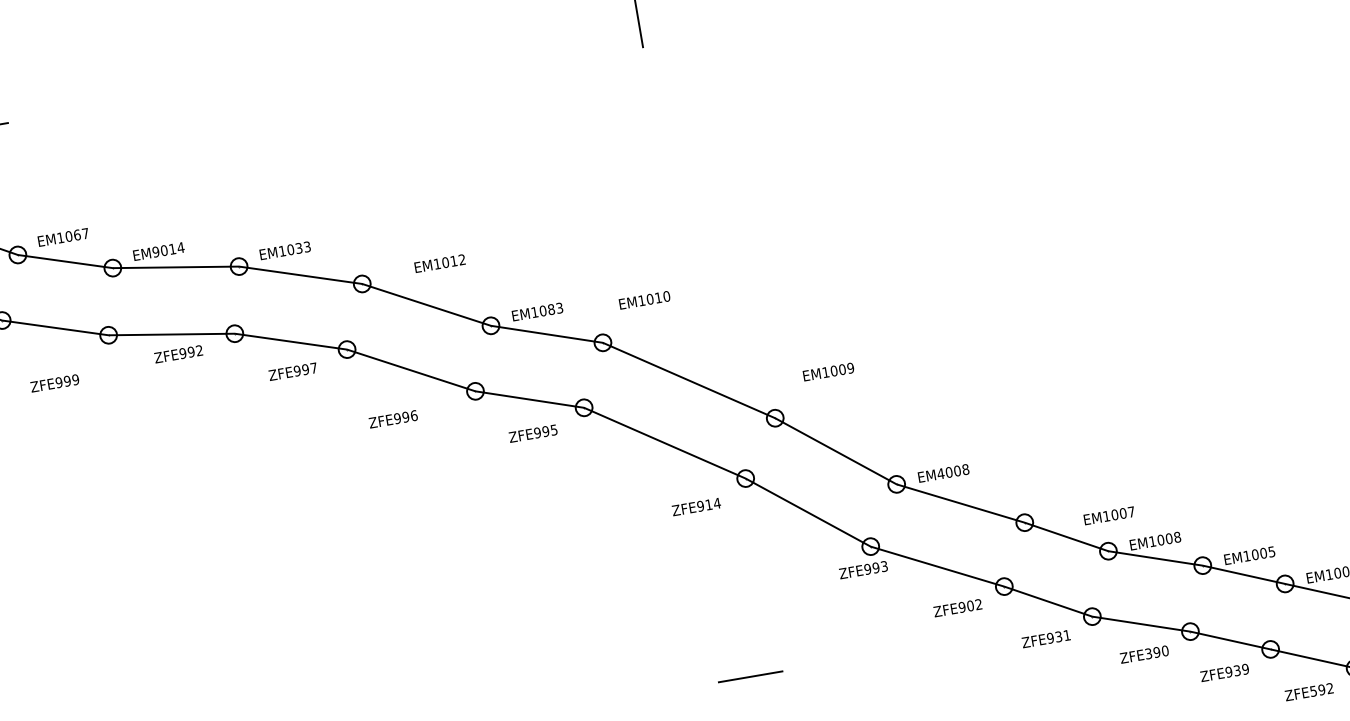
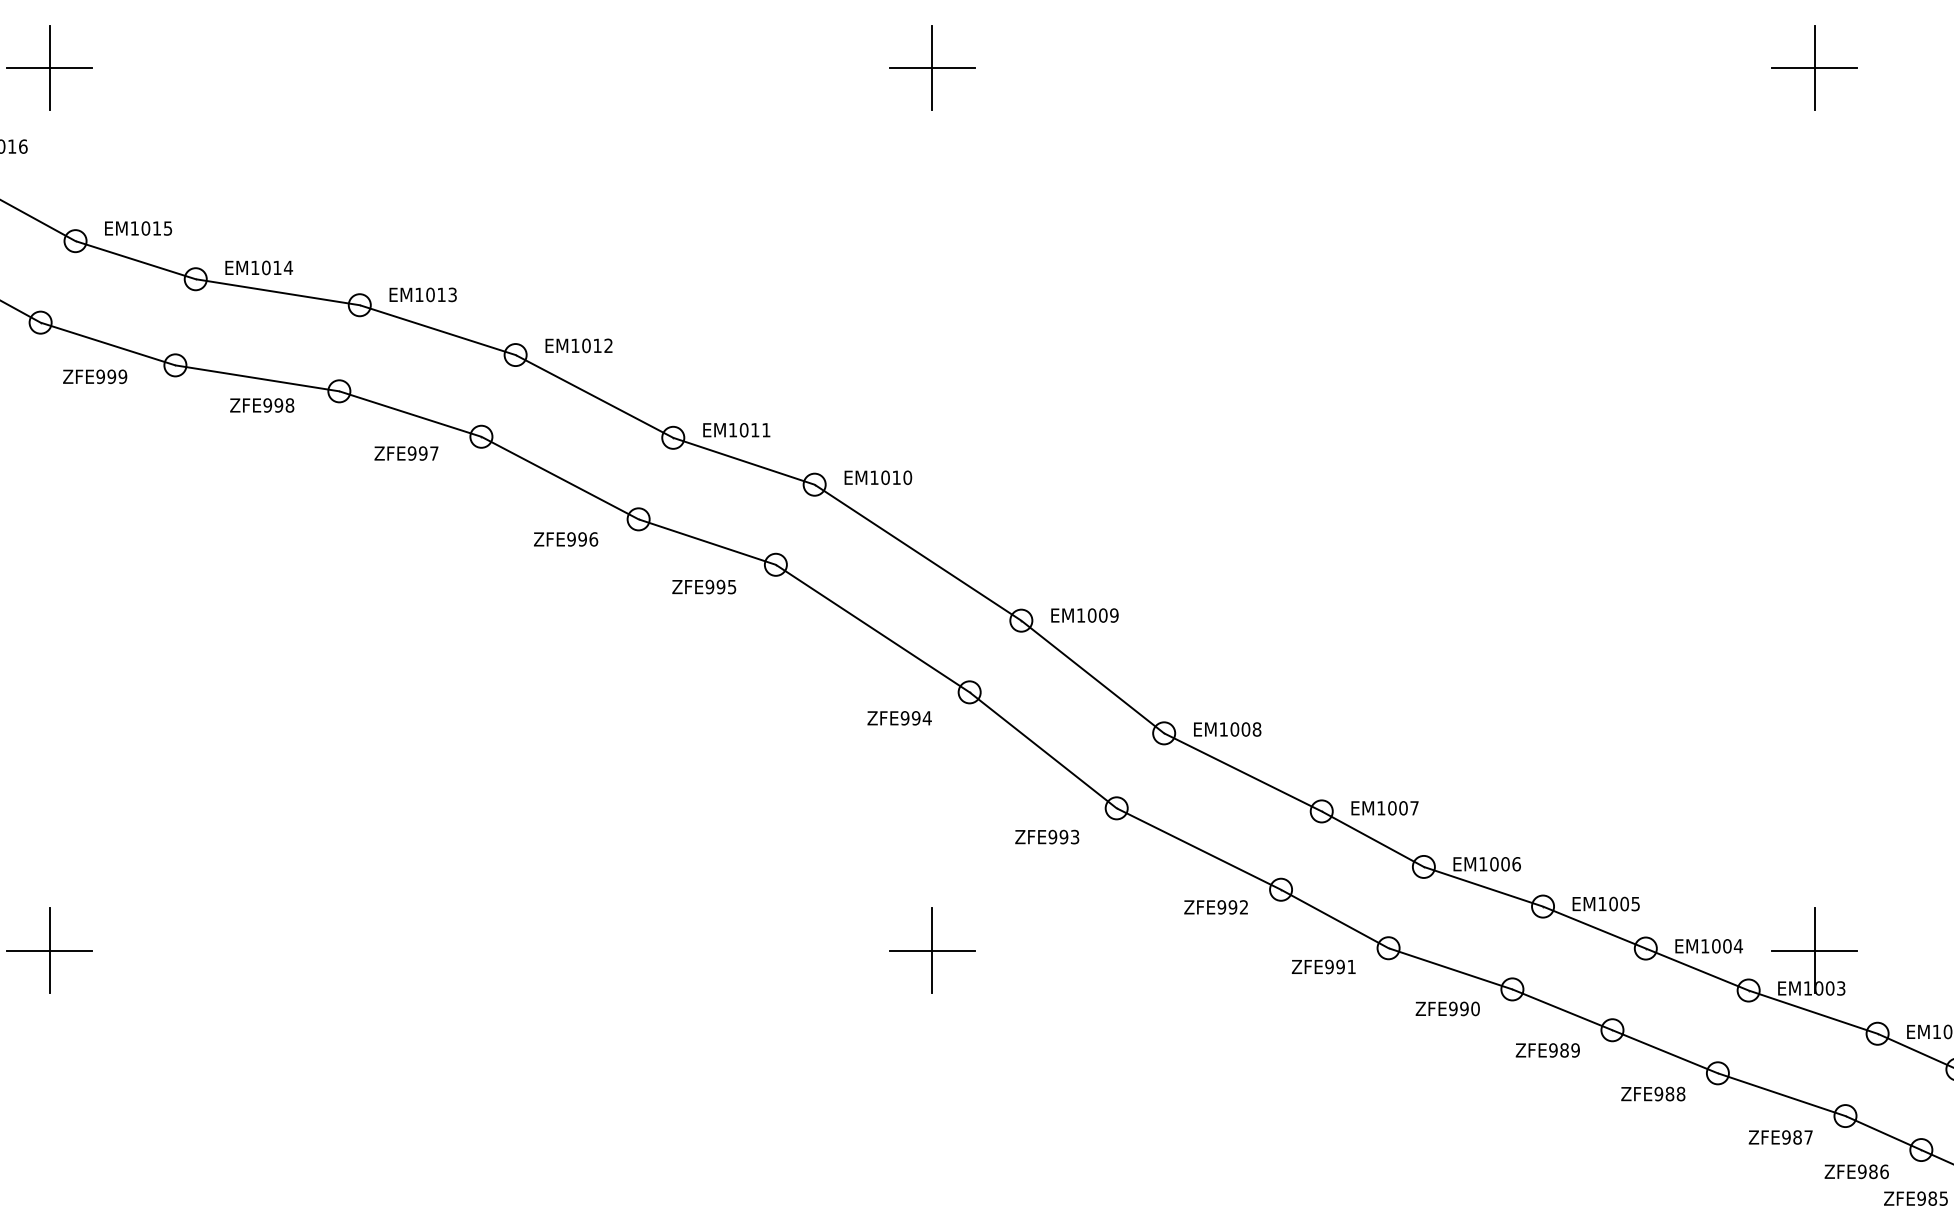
line: (637, 15) -> (931, 67), added
text: (81, 234) -> (162, 228), EM1067 -> EM1015
text: (298, 248) -> (441, 294), EM1033 -> EM1013
text: (155, 251) -> (254, 267), EM9014 -> EM1014
text: (439, 263) -> (578, 345), moved
text: (644, 300) -> (878, 477), moved
text: (555, 309) -> (760, 430), EM1083 -> EM1011
text: (199, 350) -> (289, 405), ZFE992 -> ZFE998
text: (828, 371) -> (1084, 615), moved
text: (55, 383) -> (95, 376), moved
text: (393, 419) -> (566, 539), moved
text: (940, 473) -> (1223, 729), EM4008 -> EM1008
text: (708, 505) -> (915, 718), ZFE914 -> ZFE994
text: (1109, 516) -> (1384, 808), moved
text: (1177, 537) -> (1516, 864), EM1008 -> EM1006
text: (863, 569) -> (1047, 836), moved
text: (970, 606) -> (1232, 907), ZFE902 -> ZFE992
text: (1058, 636) -> (1340, 966), ZFE931 -> ZFE991
text: (1148, 653) -> (1453, 1008), ZFE390 -> ZFE990
text: (1237, 670) -> (1564, 1050), ZFE939 -> ZFE989
line: (750, 676) -> (932, 950), added
text: (1321, 689) -> (1669, 1093), ZFE592 -> ZFE988

